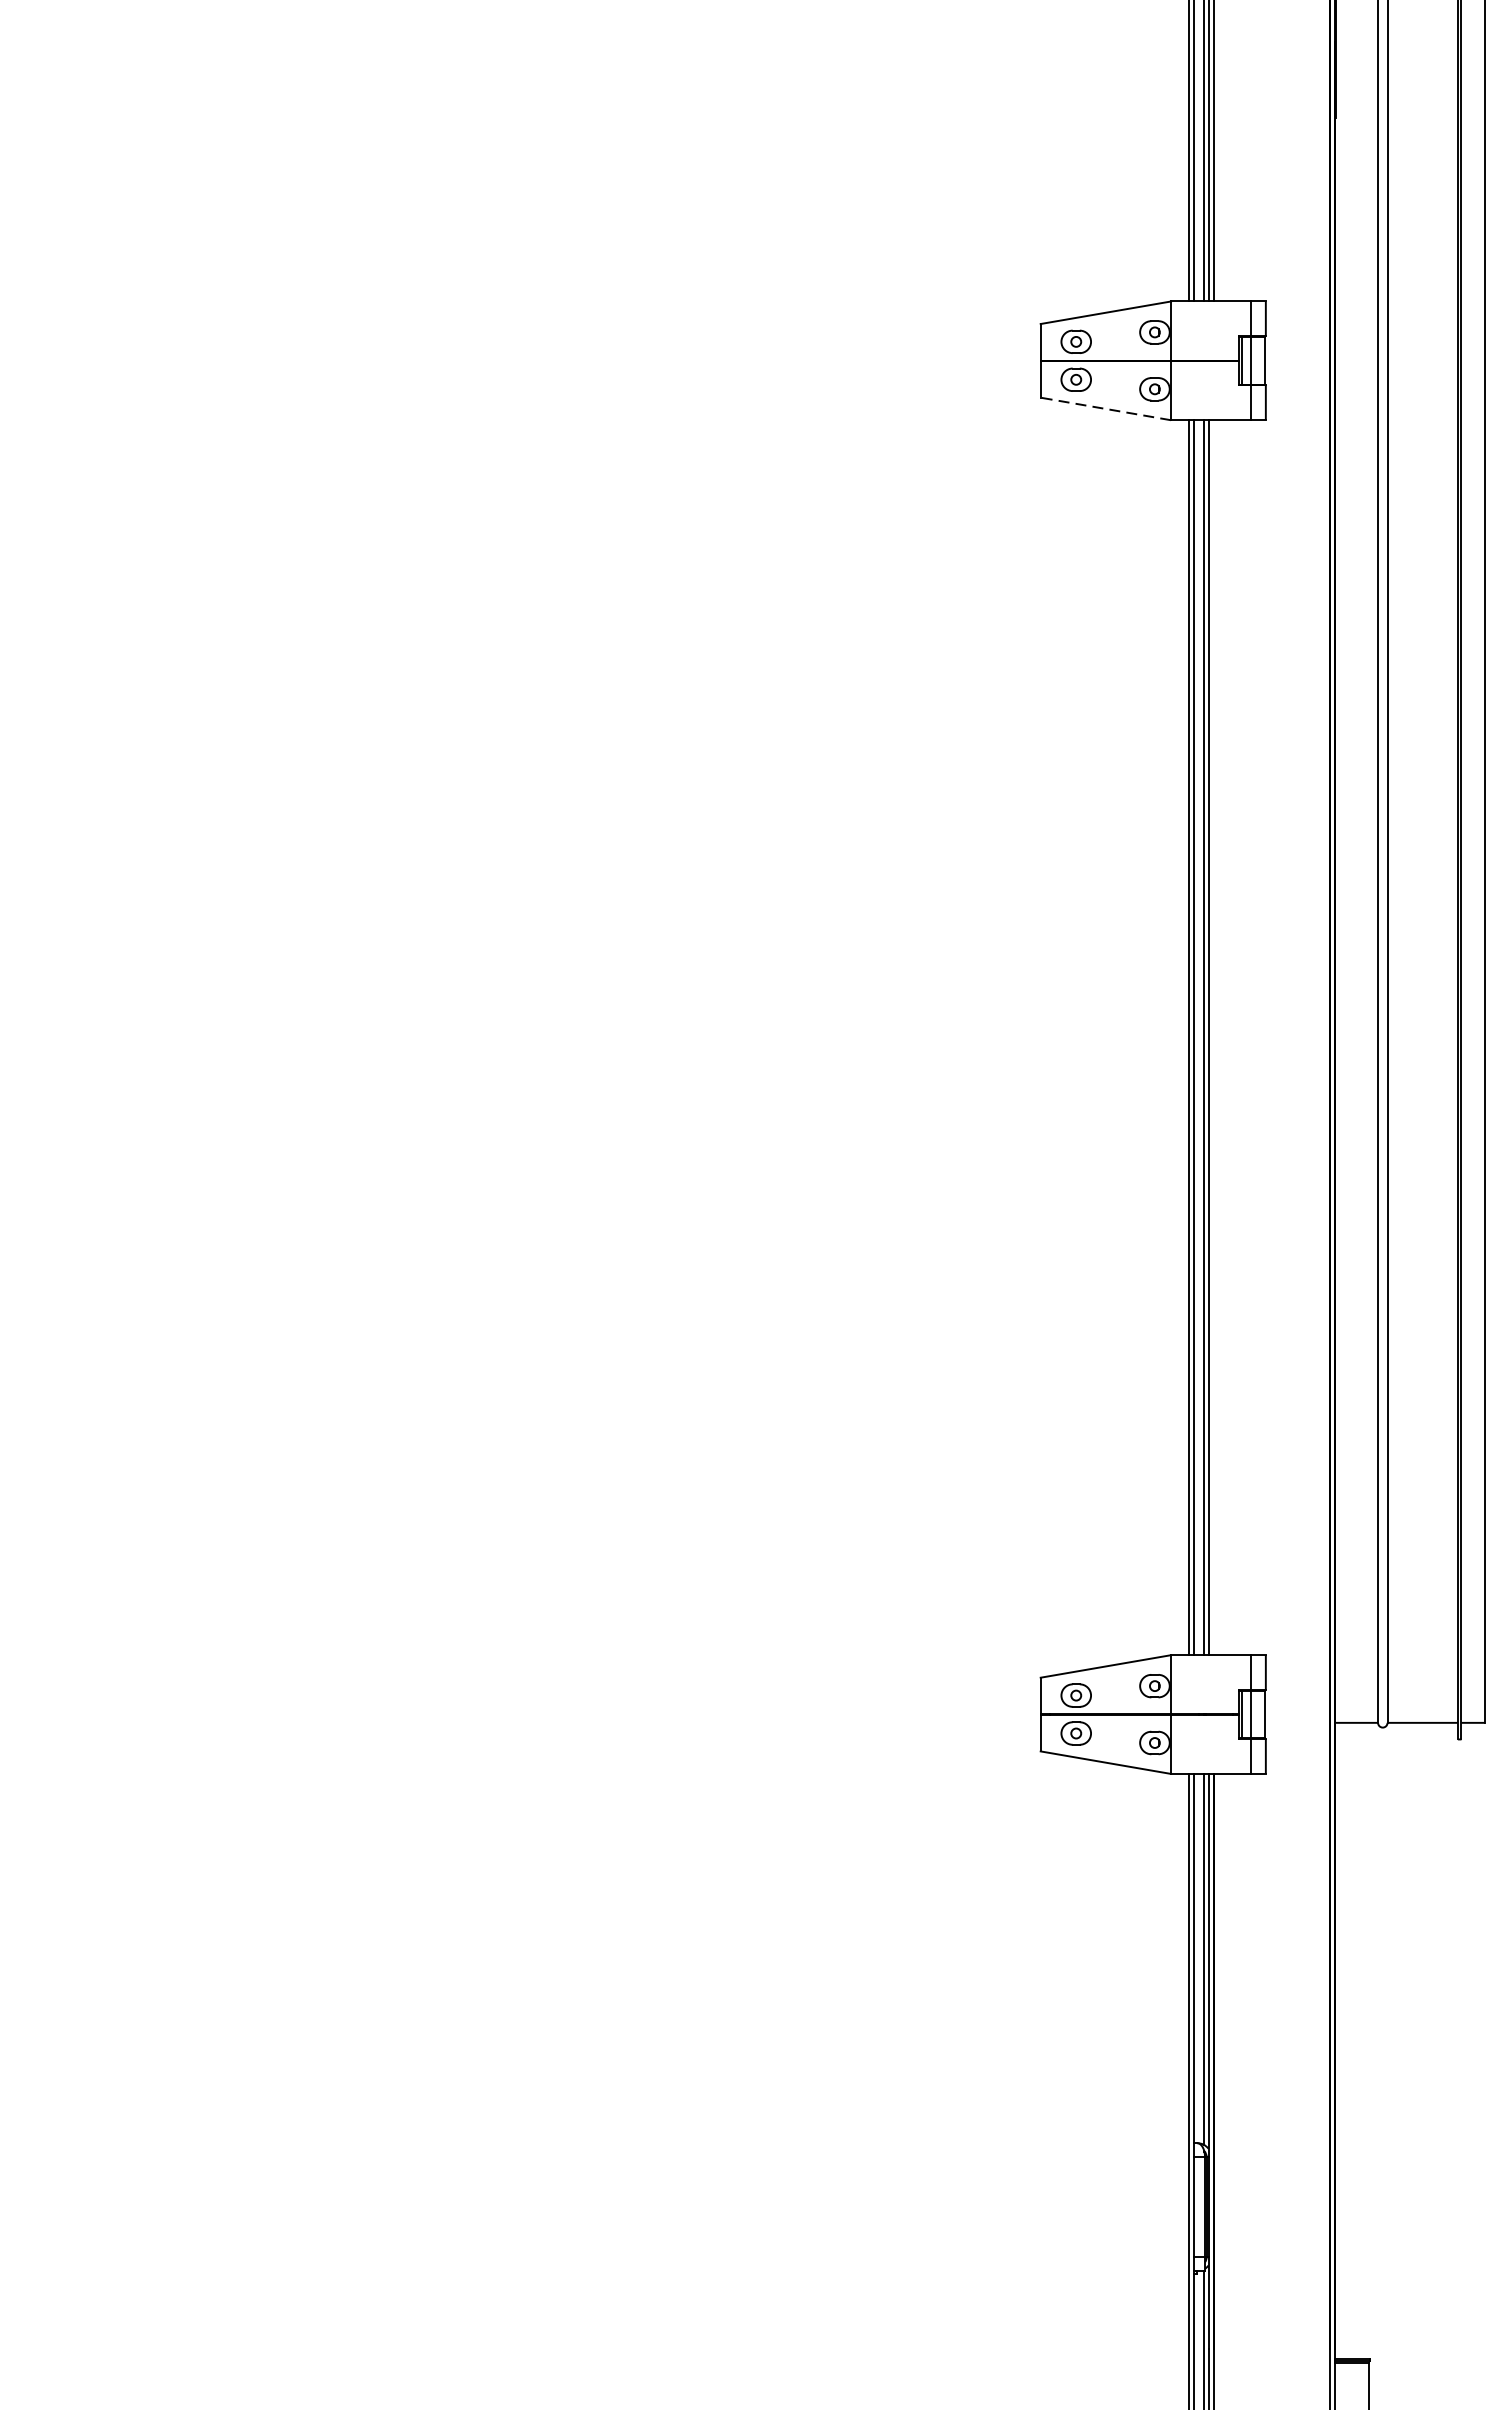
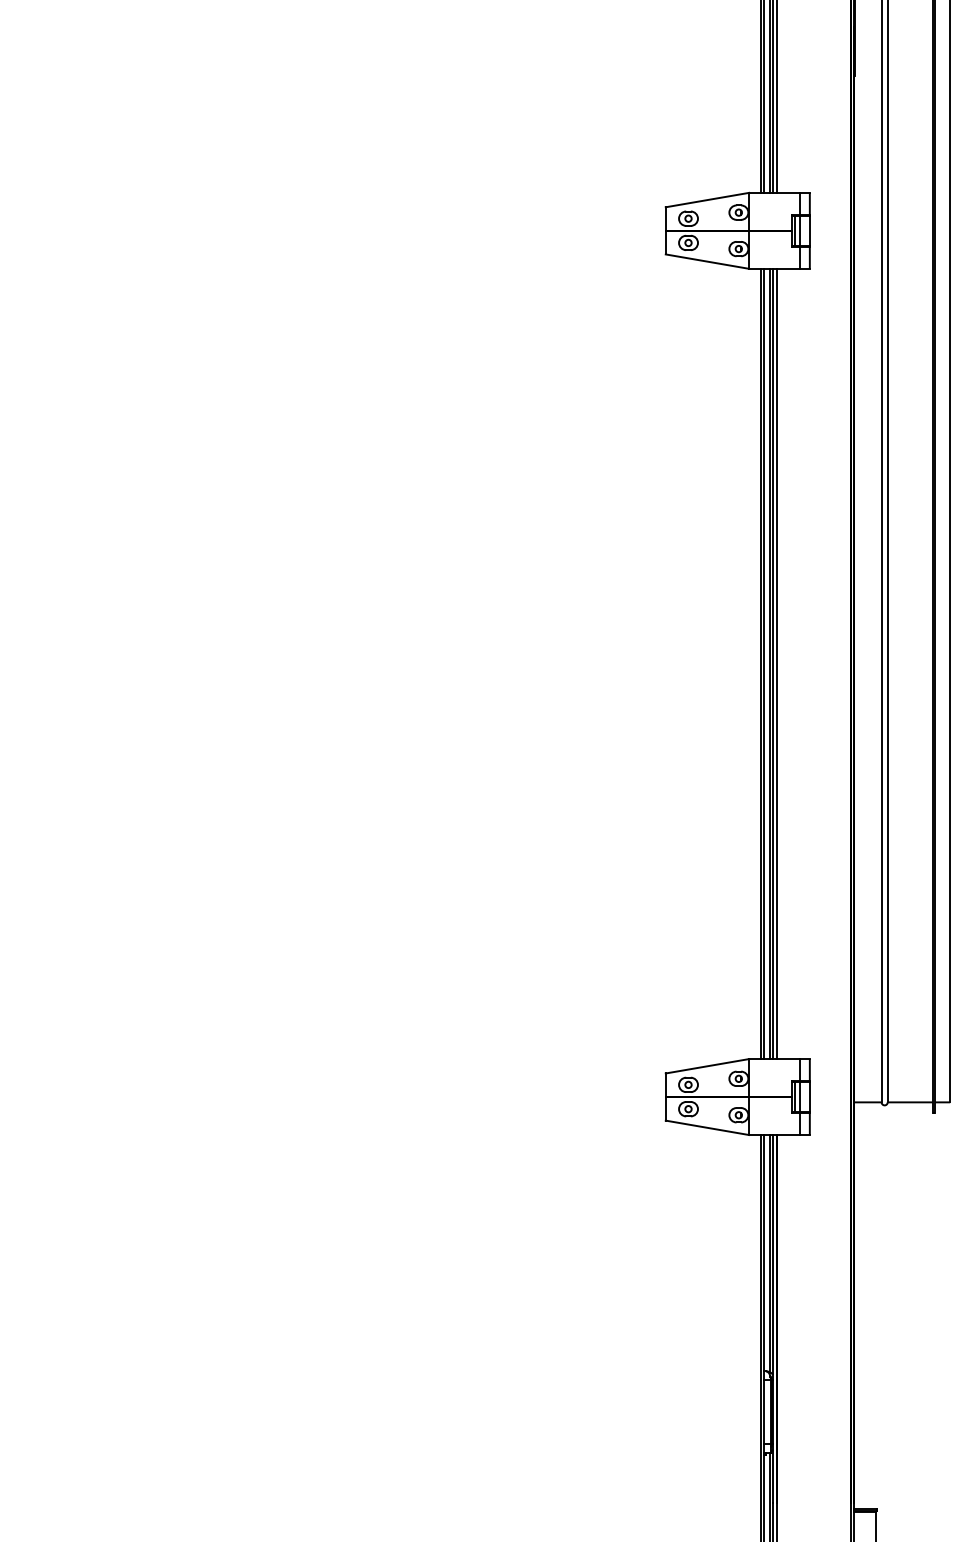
line: (1104, 408) -> (706, 261), dashed -> solid
line: (1213, 1036) -> (776, 663), added

